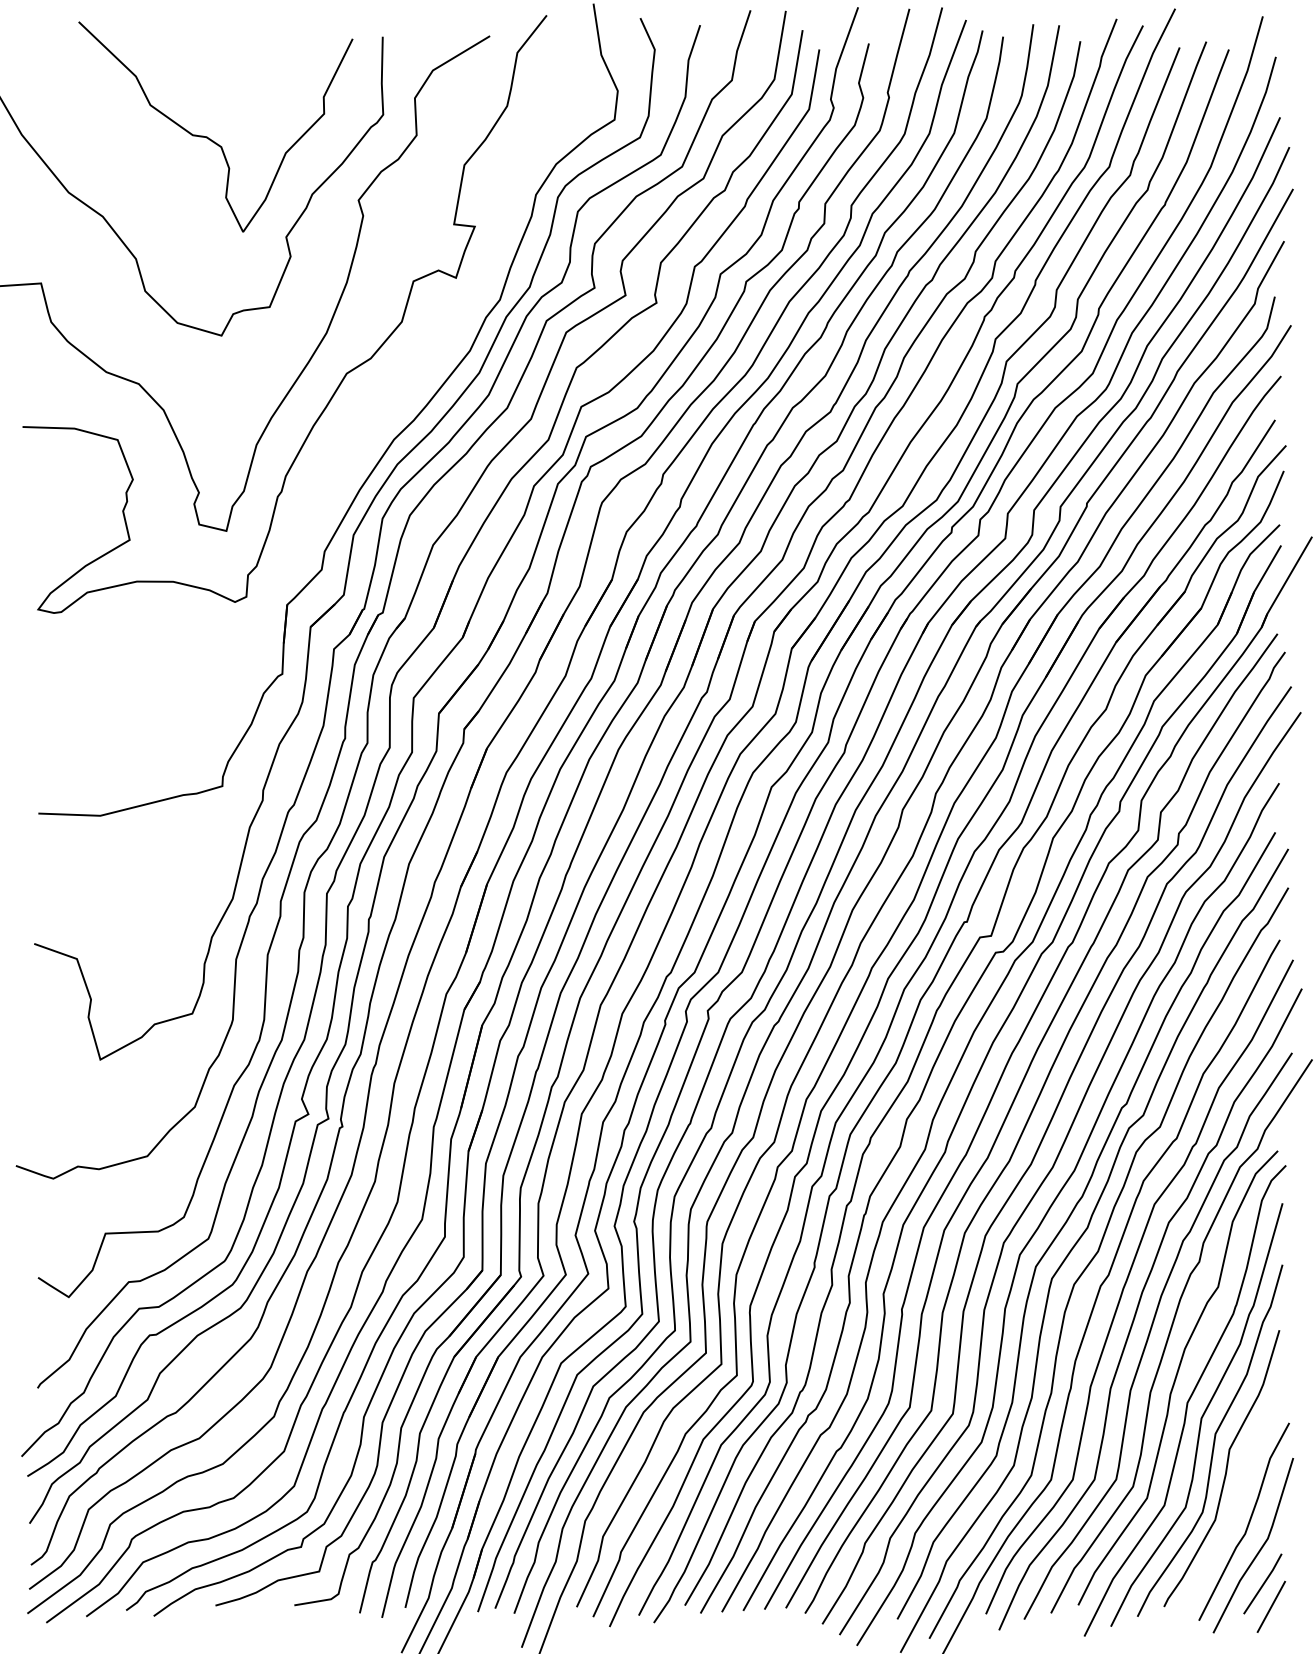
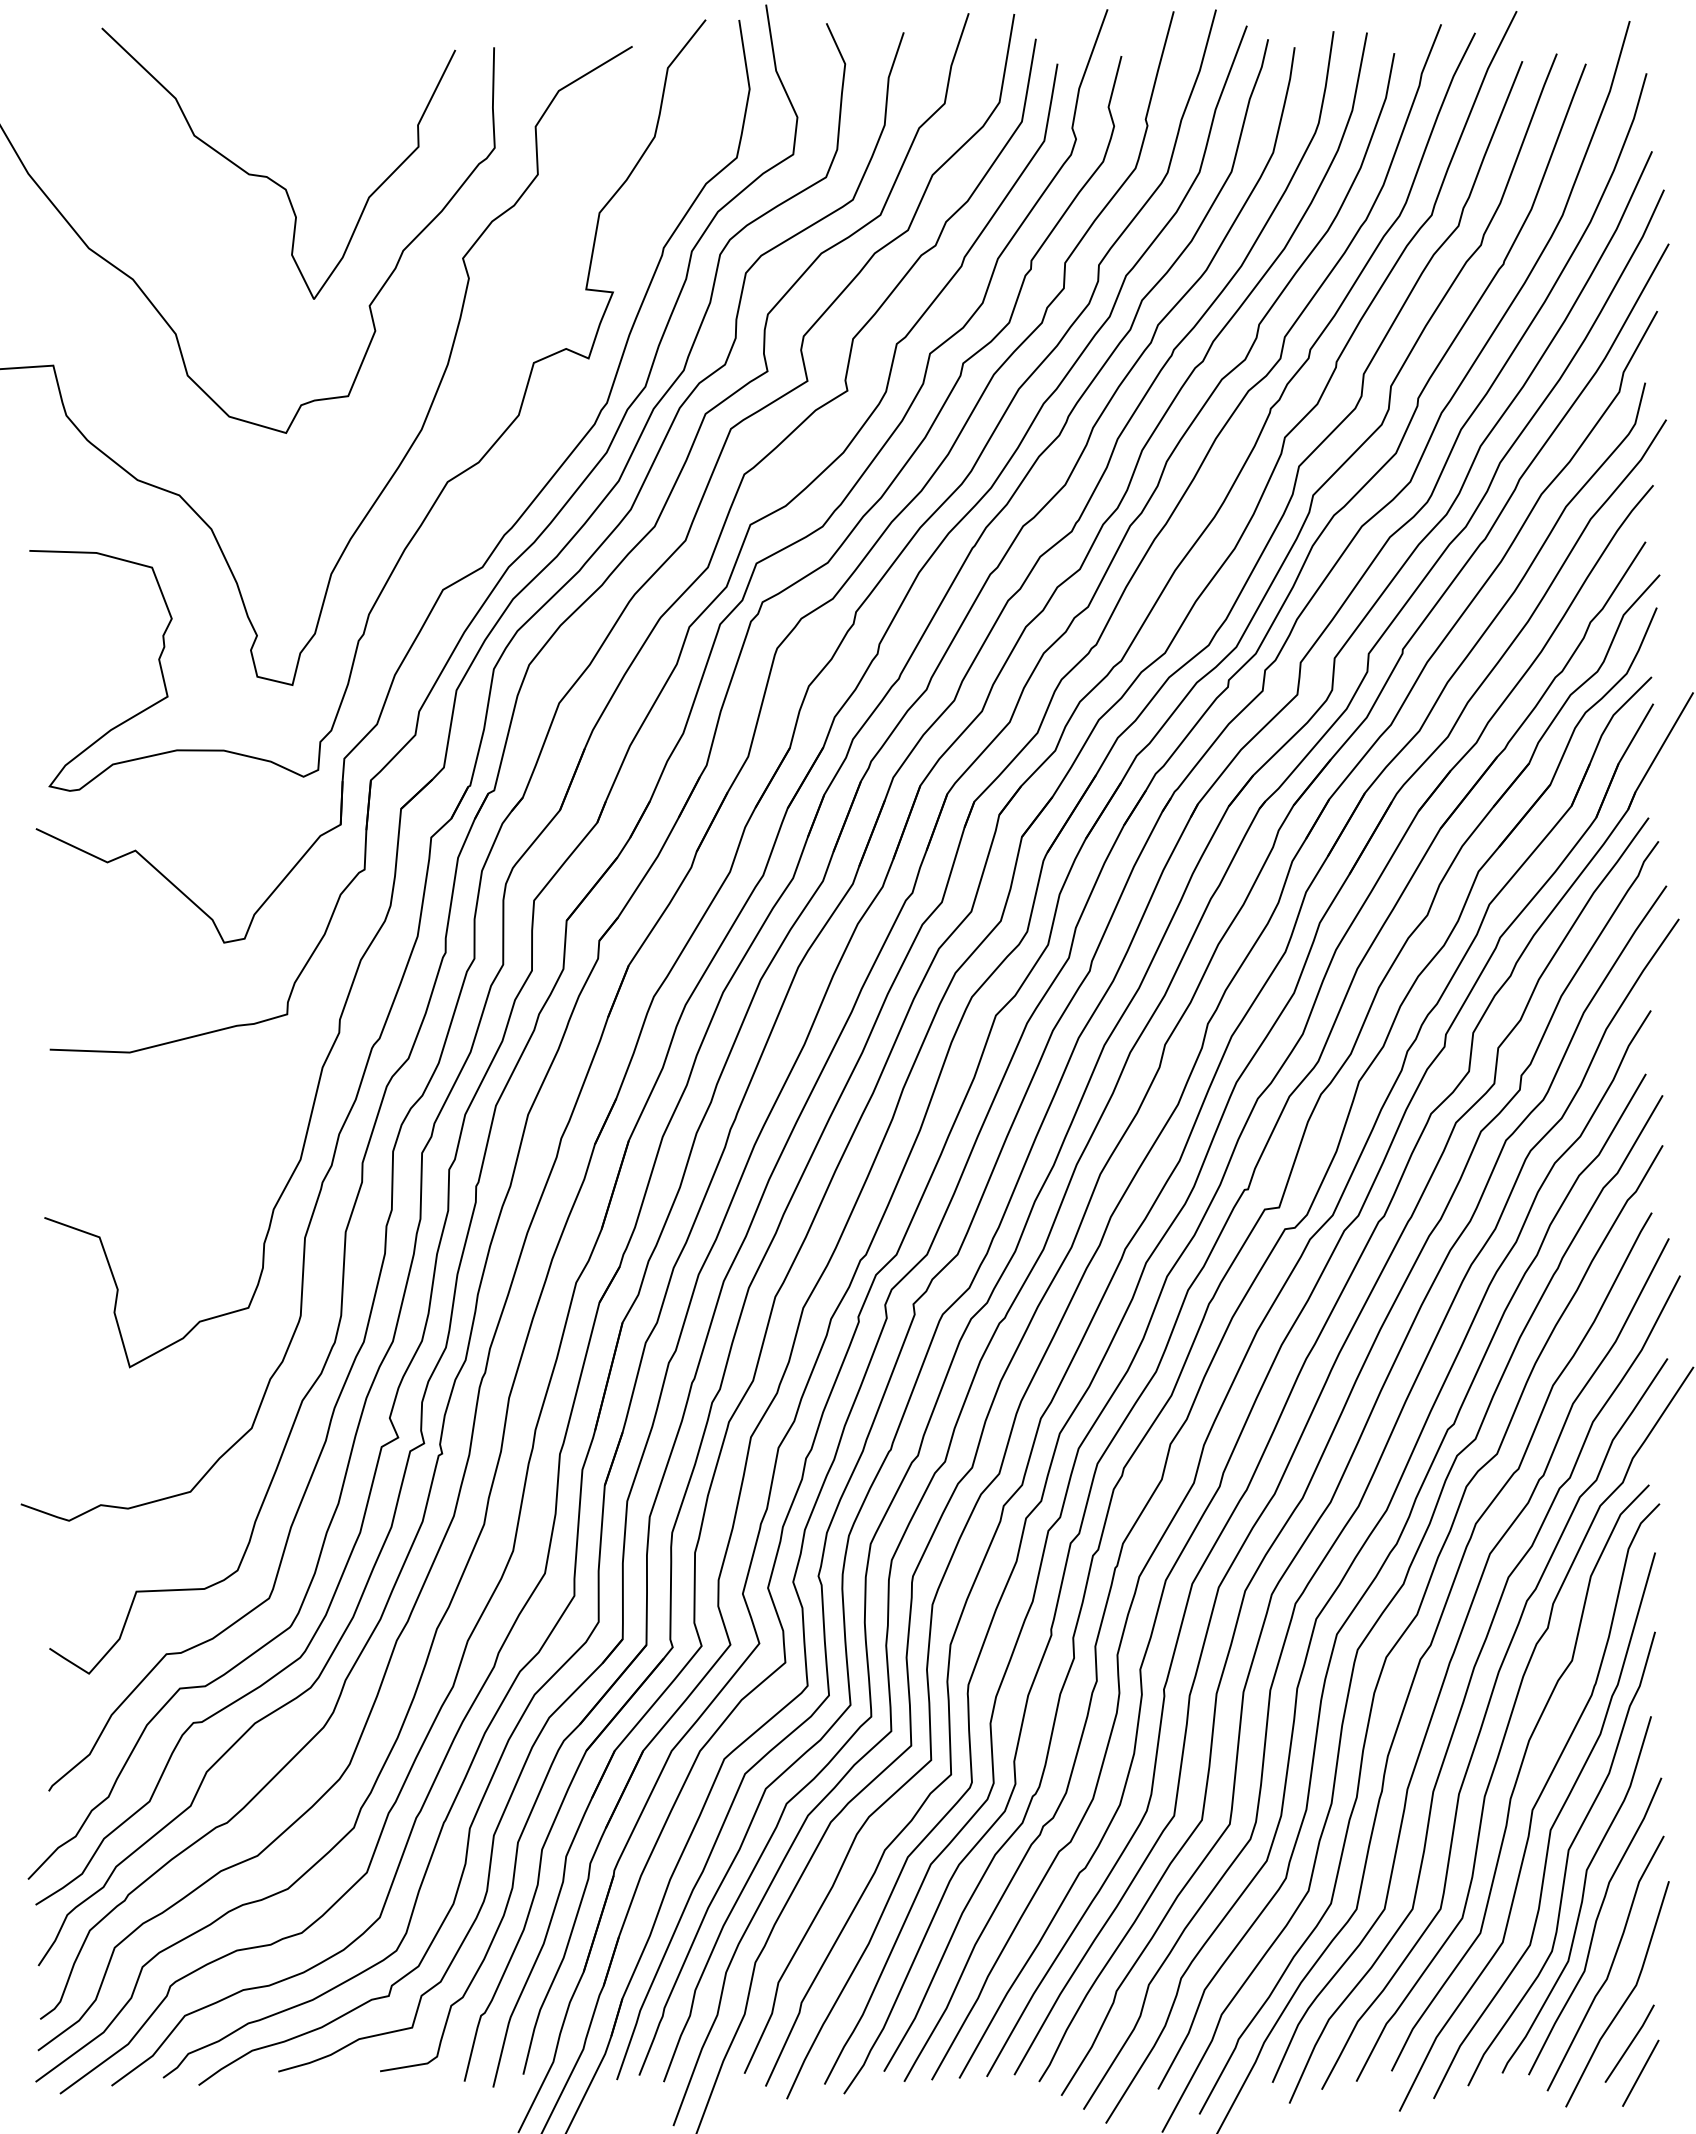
part: (349, 452) -> (451, 583), added
curve: (1236, 1493) -> (1595, 1926), added

